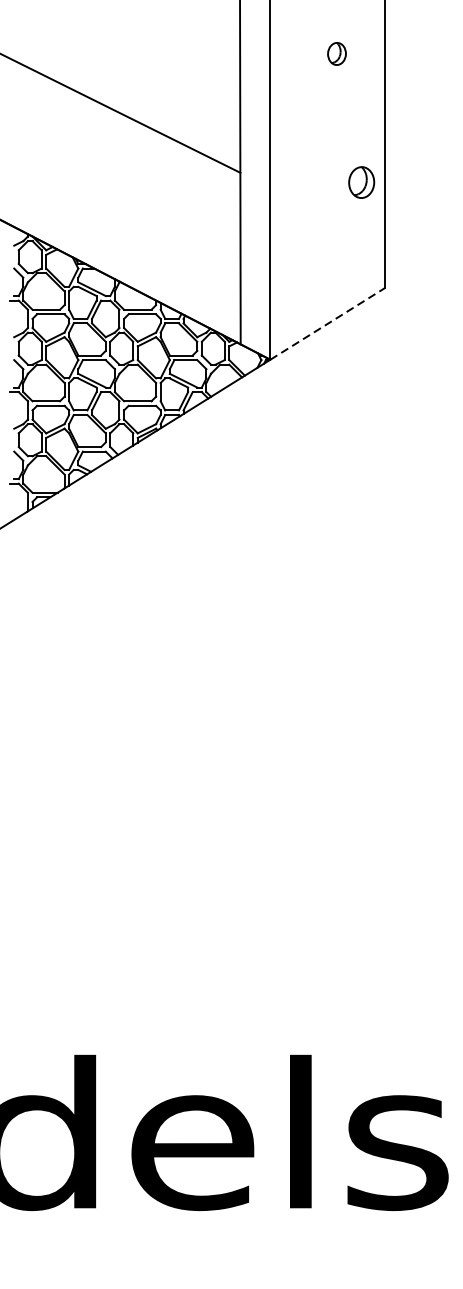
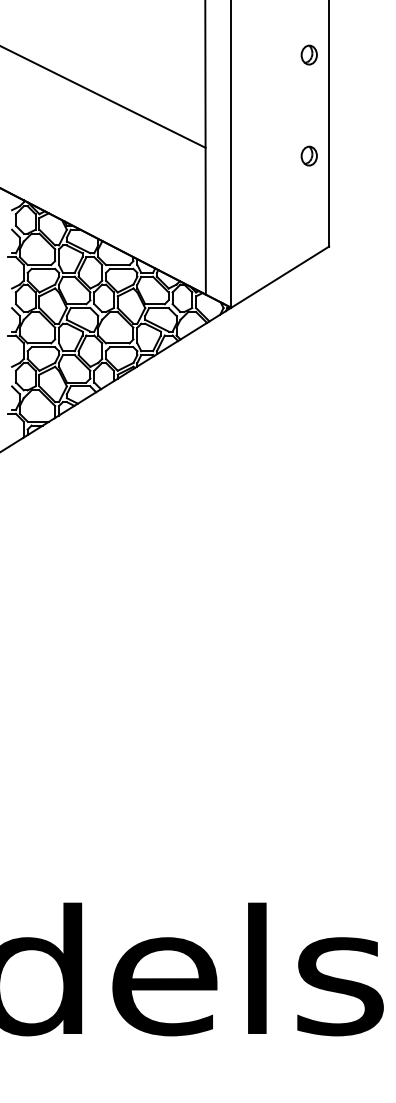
part: (336, 53) -> (308, 54), moved
part: (360, 181) -> (308, 155), size x0.71
line: (327, 324) -> (280, 277), dashed -> solid

